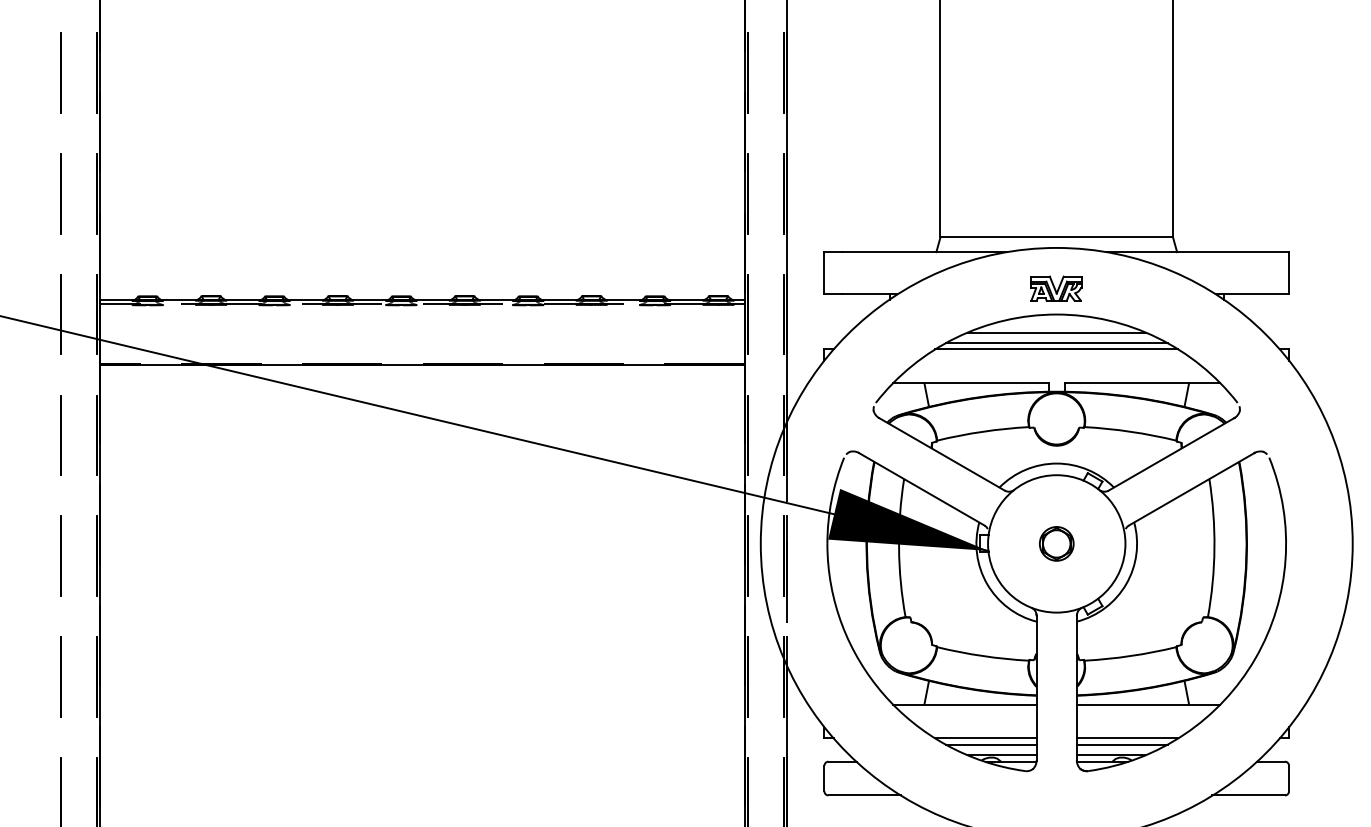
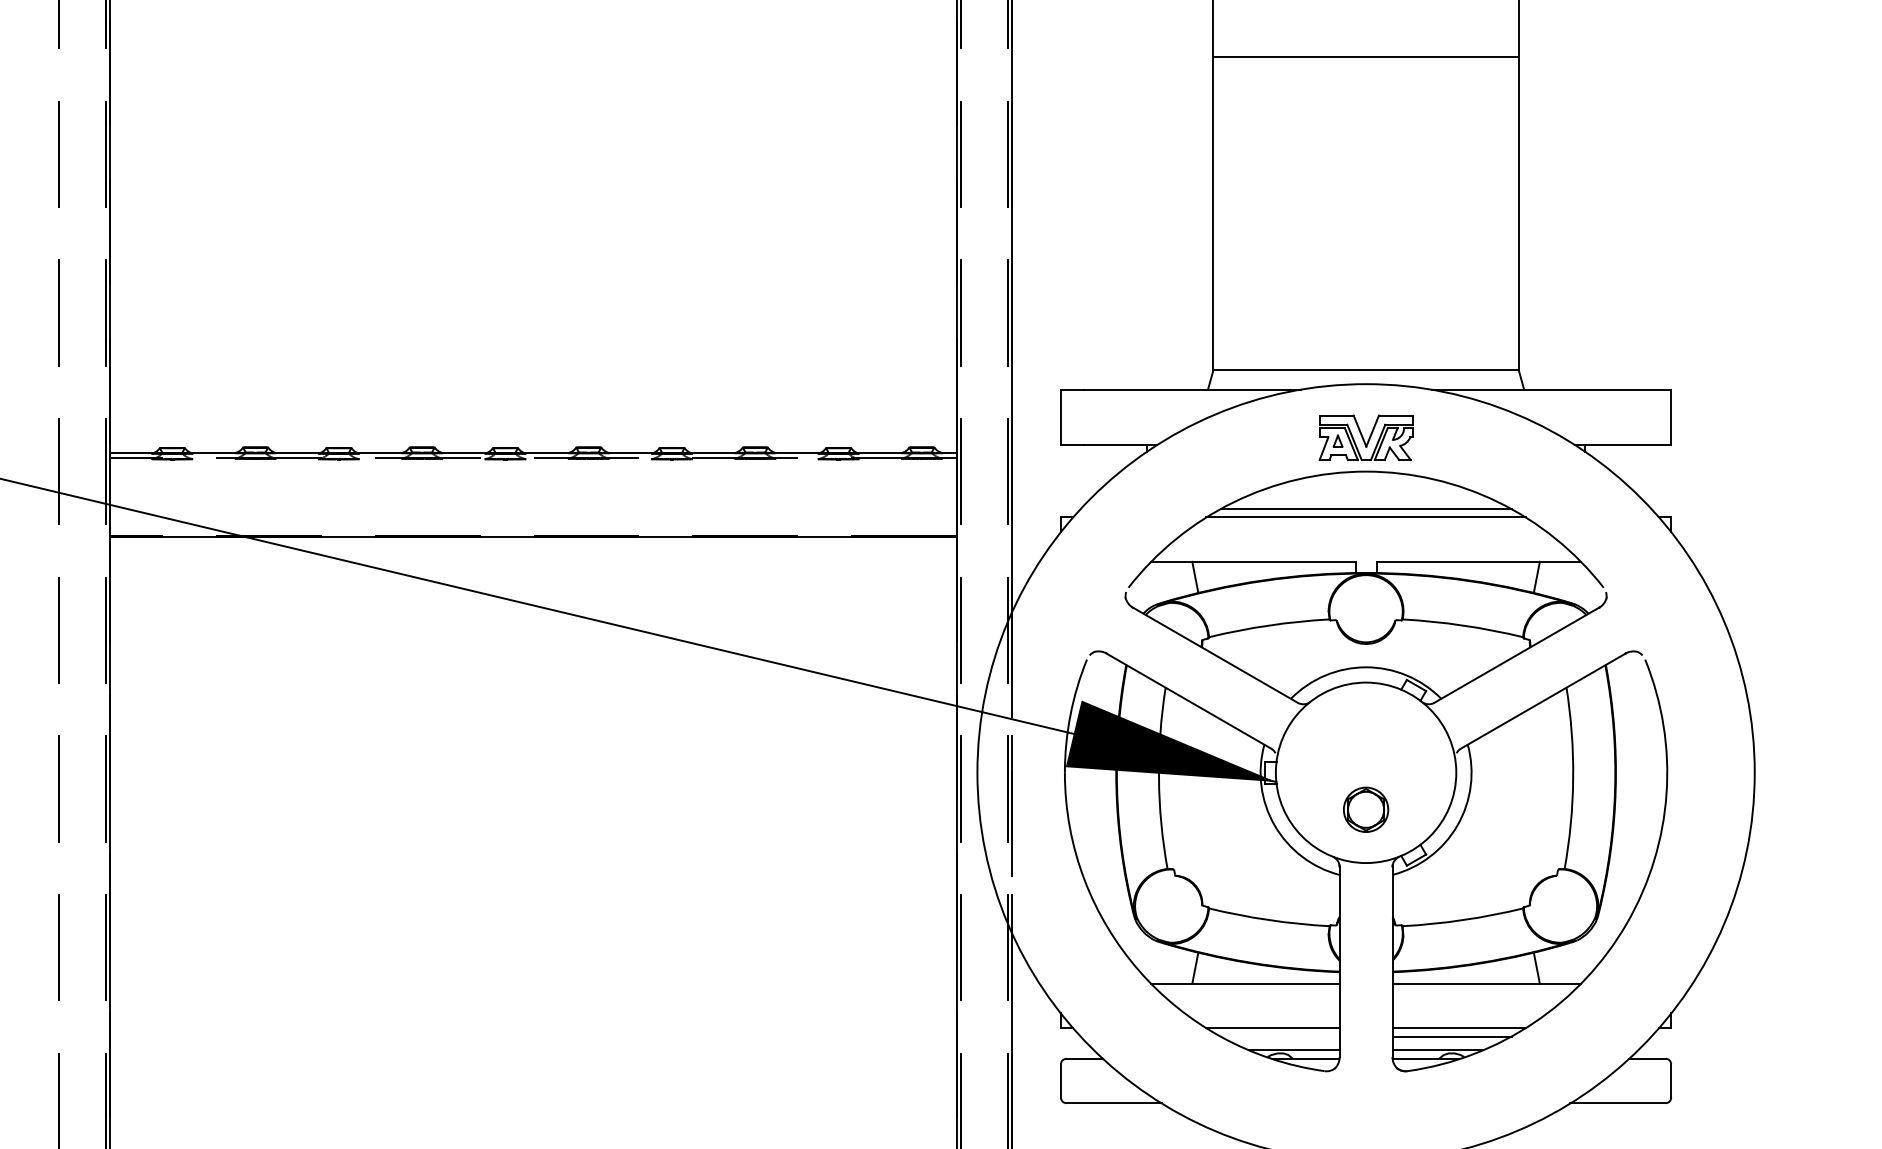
part: (1056, 288) -> (1365, 437), size x1.4
line: (1056, 332) -> (1365, 495), removed
part: (1057, 543) -> (1366, 809), moved
line: (990, 744) -> (1279, 1036), removed

